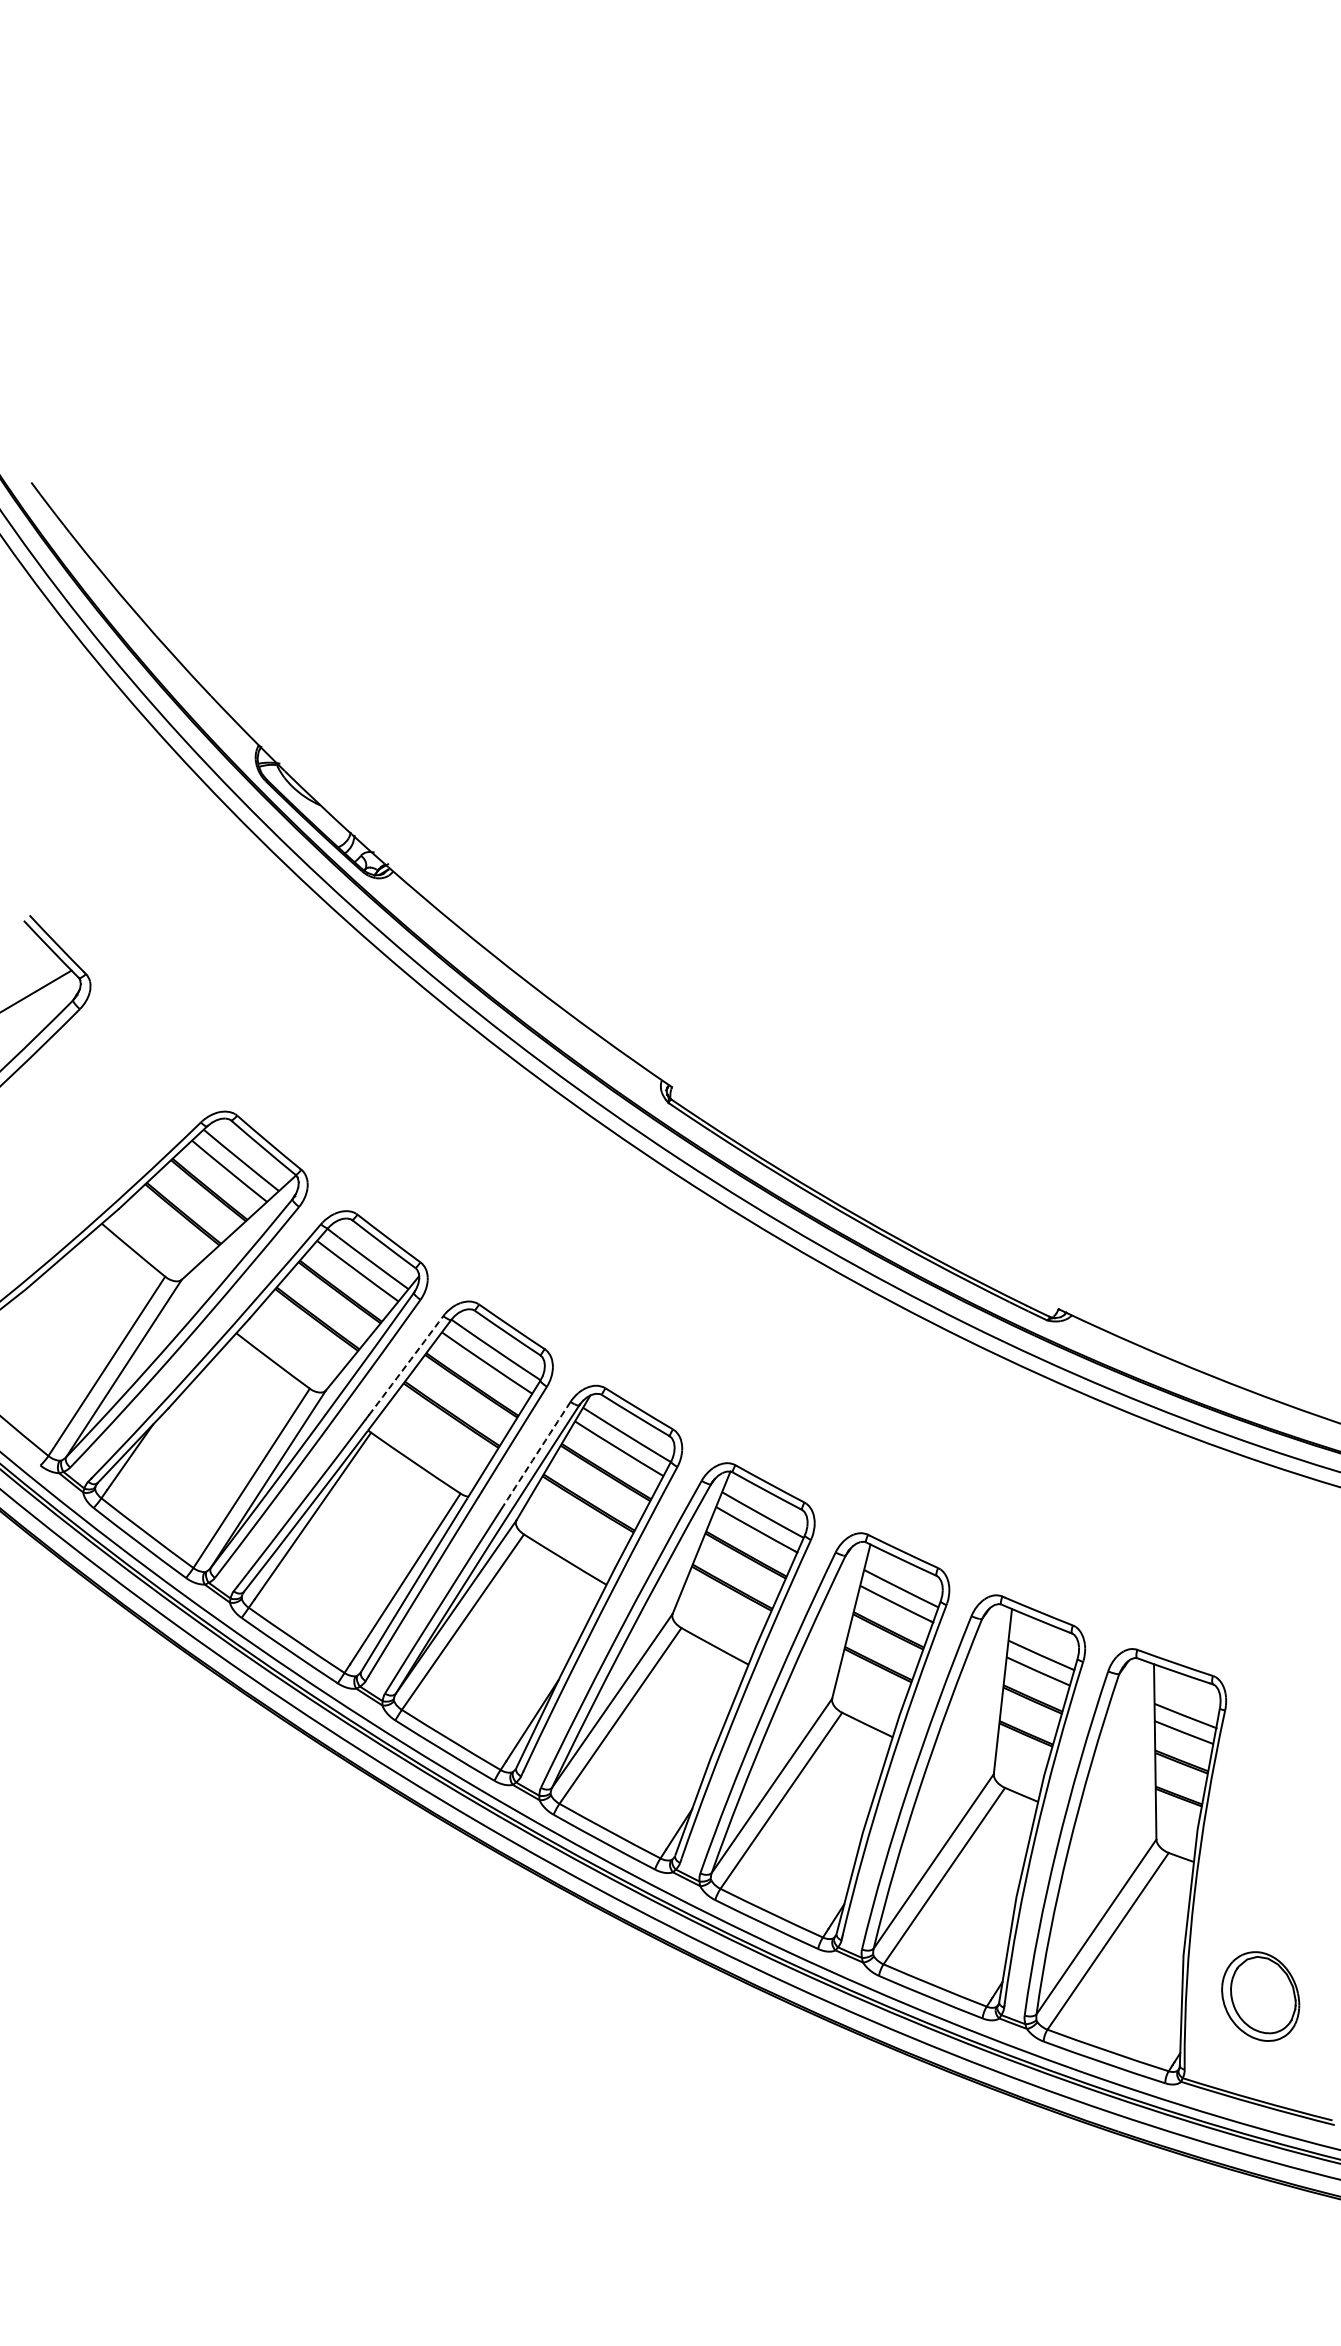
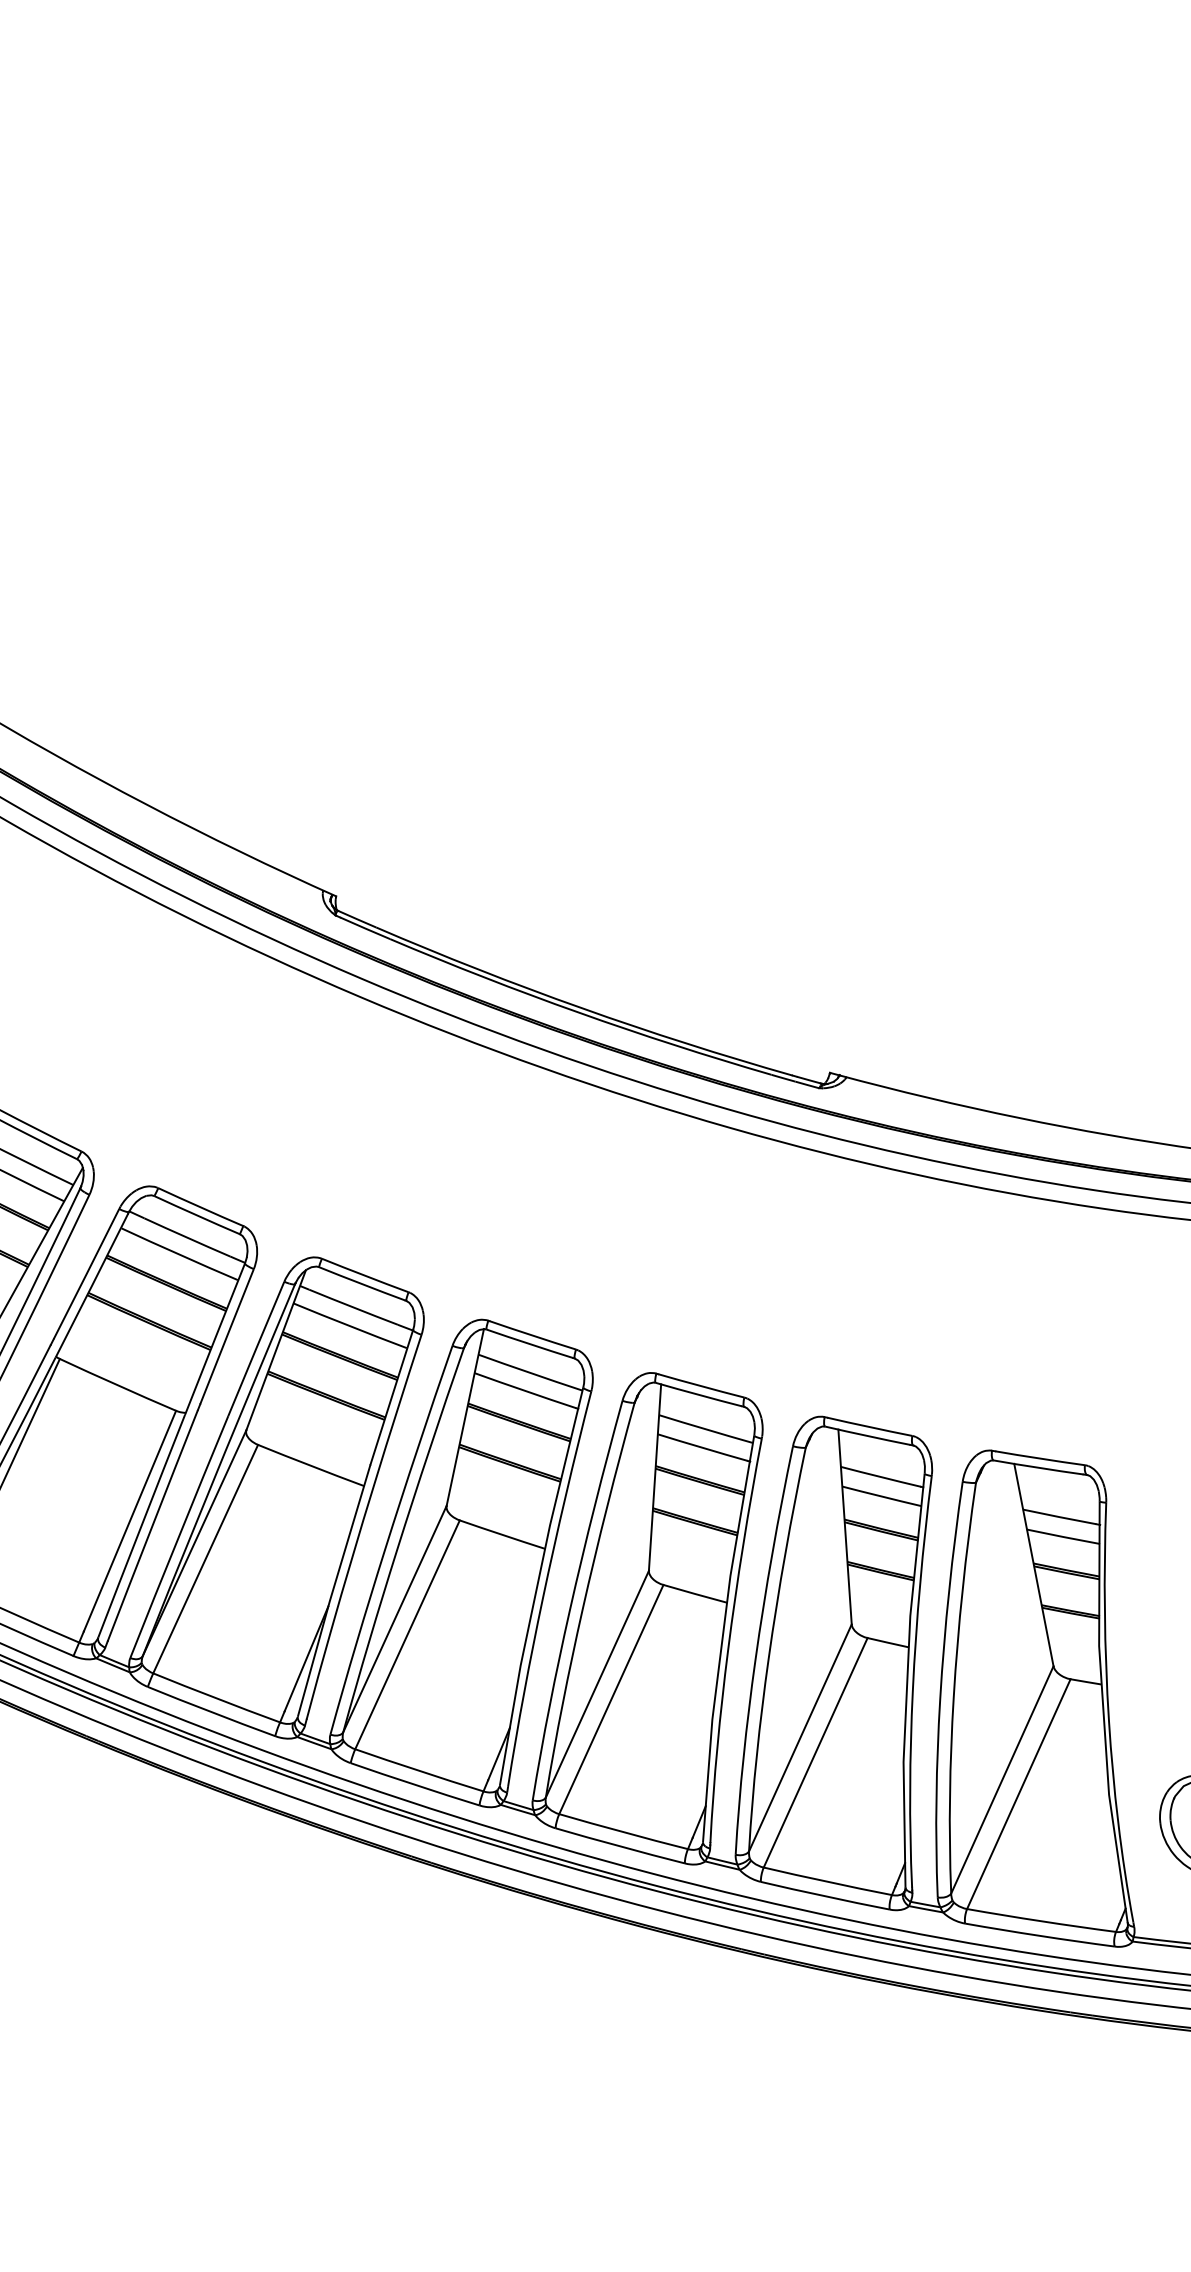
arc: (406, 1365) -> (86, 1273), dashed -> solid
arc: (536, 1453) -> (255, 1348), dashed -> solid

